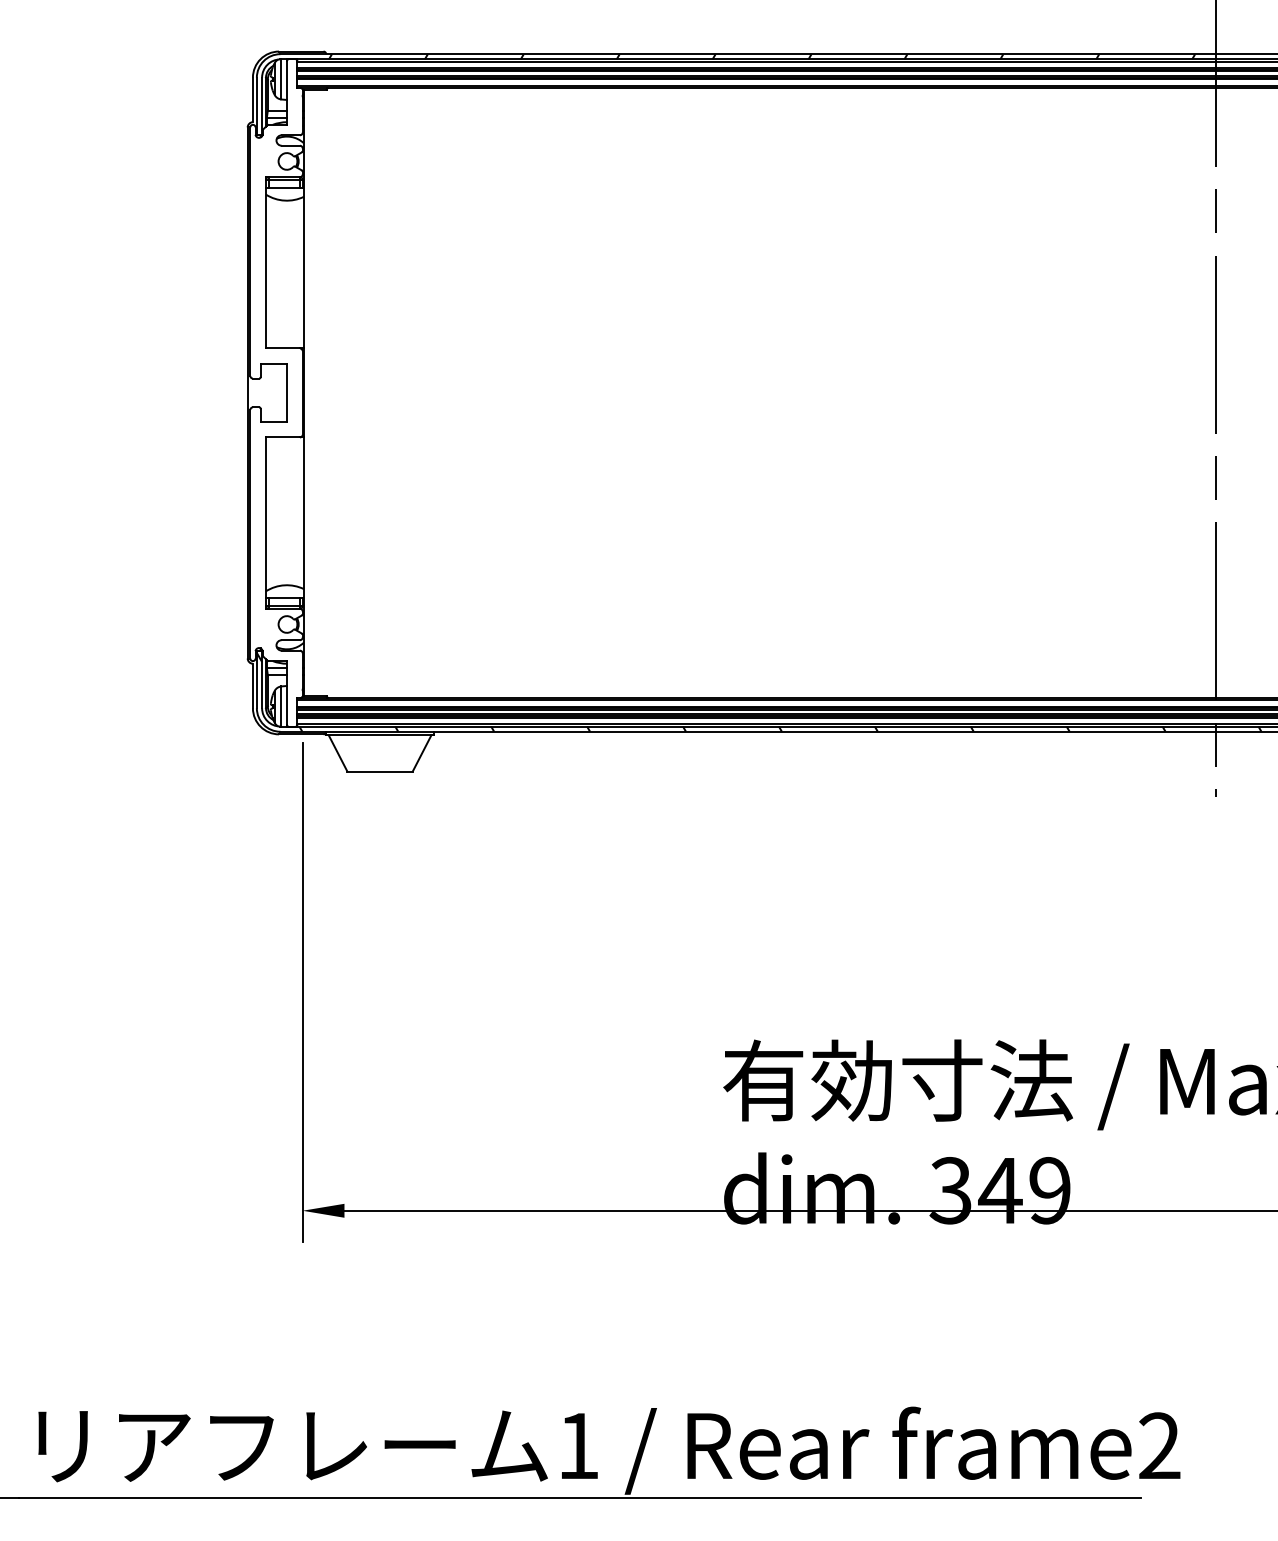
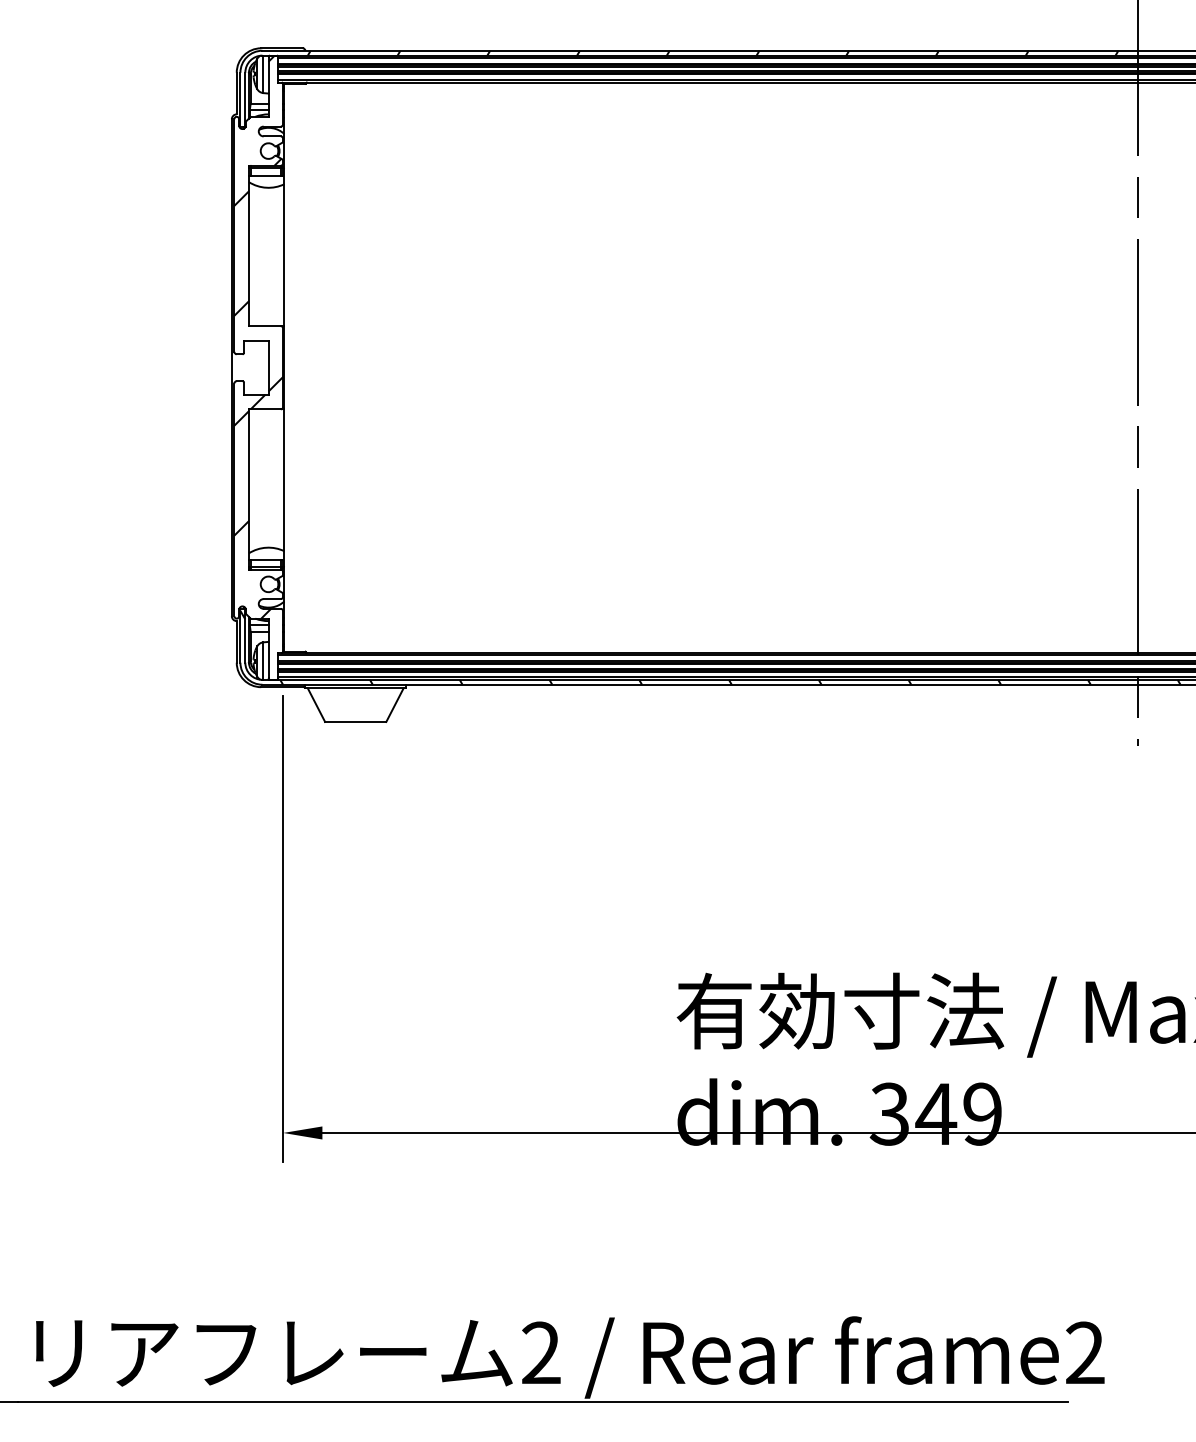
hatch: (276, 359) -> (258, 336), added
text: (578, 1445) -> (541, 1352), 1 -> 2

